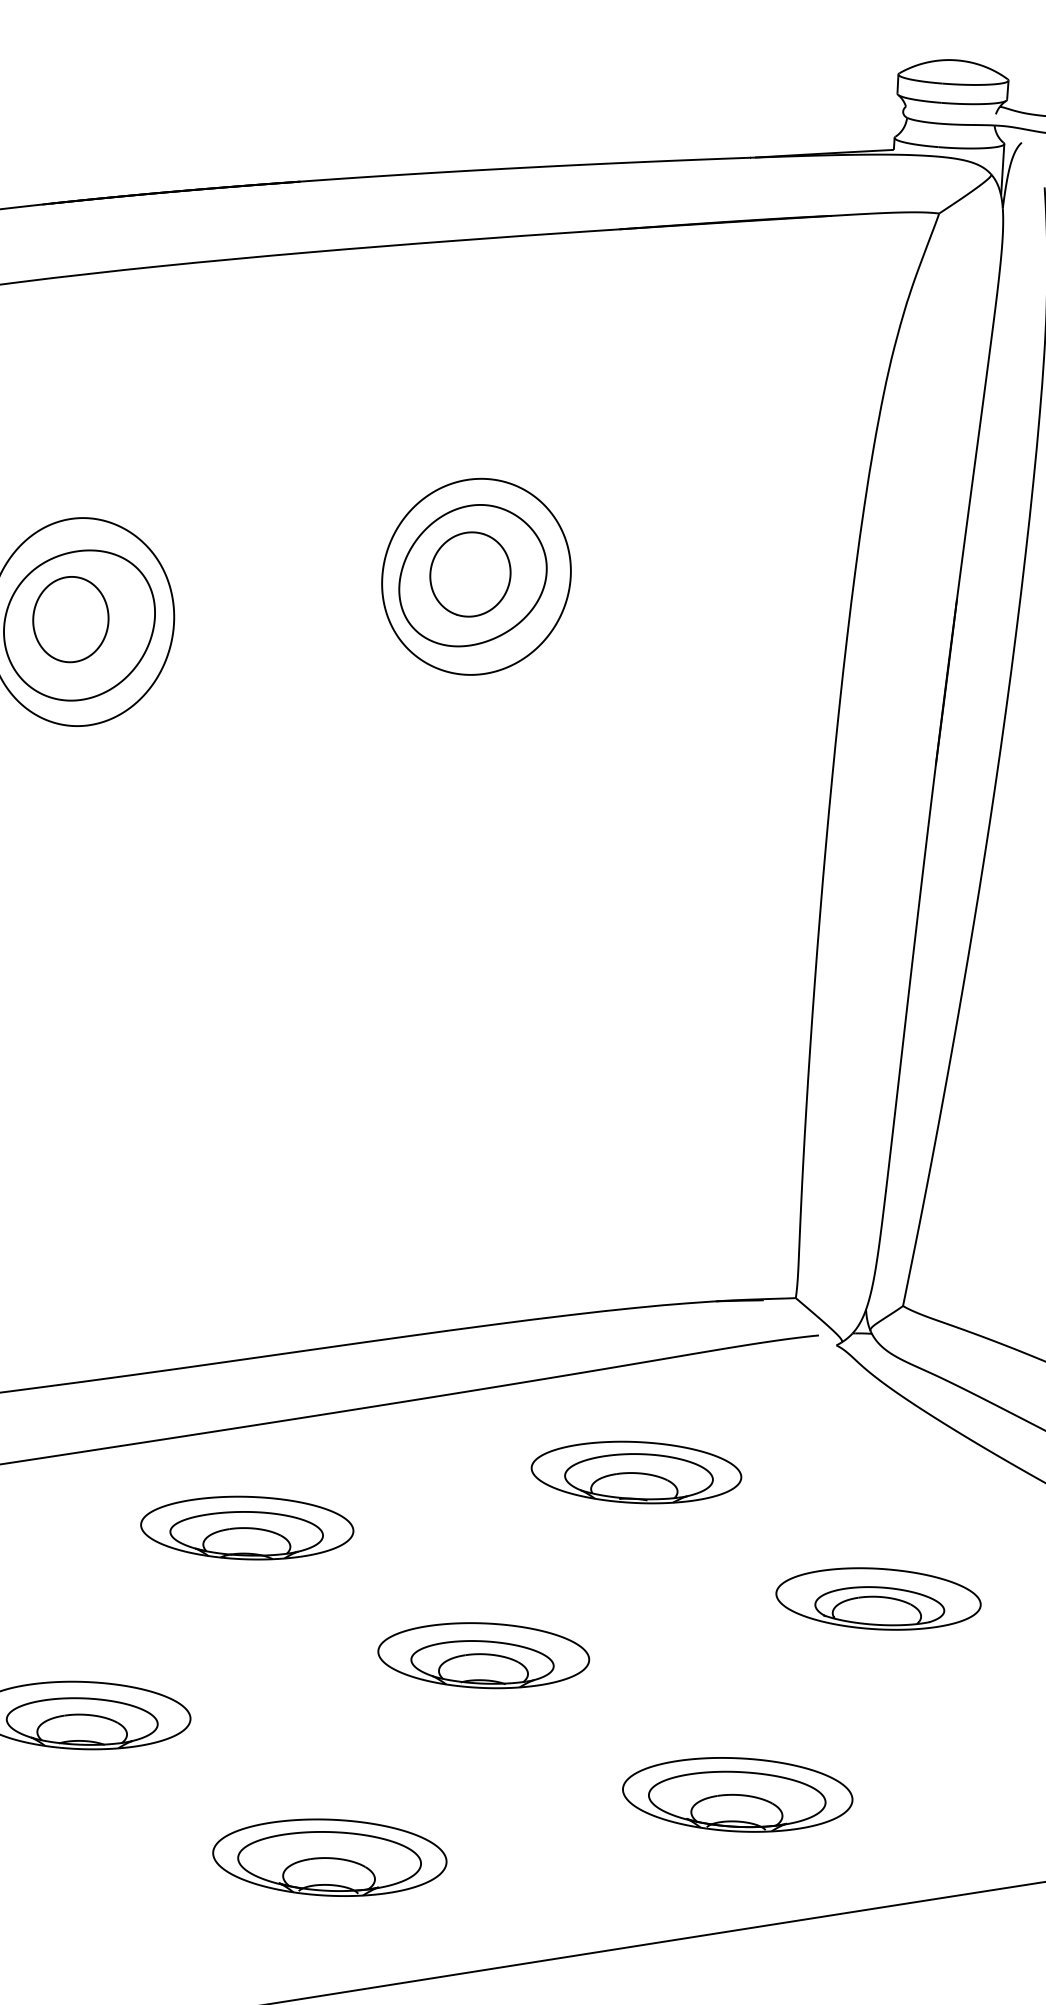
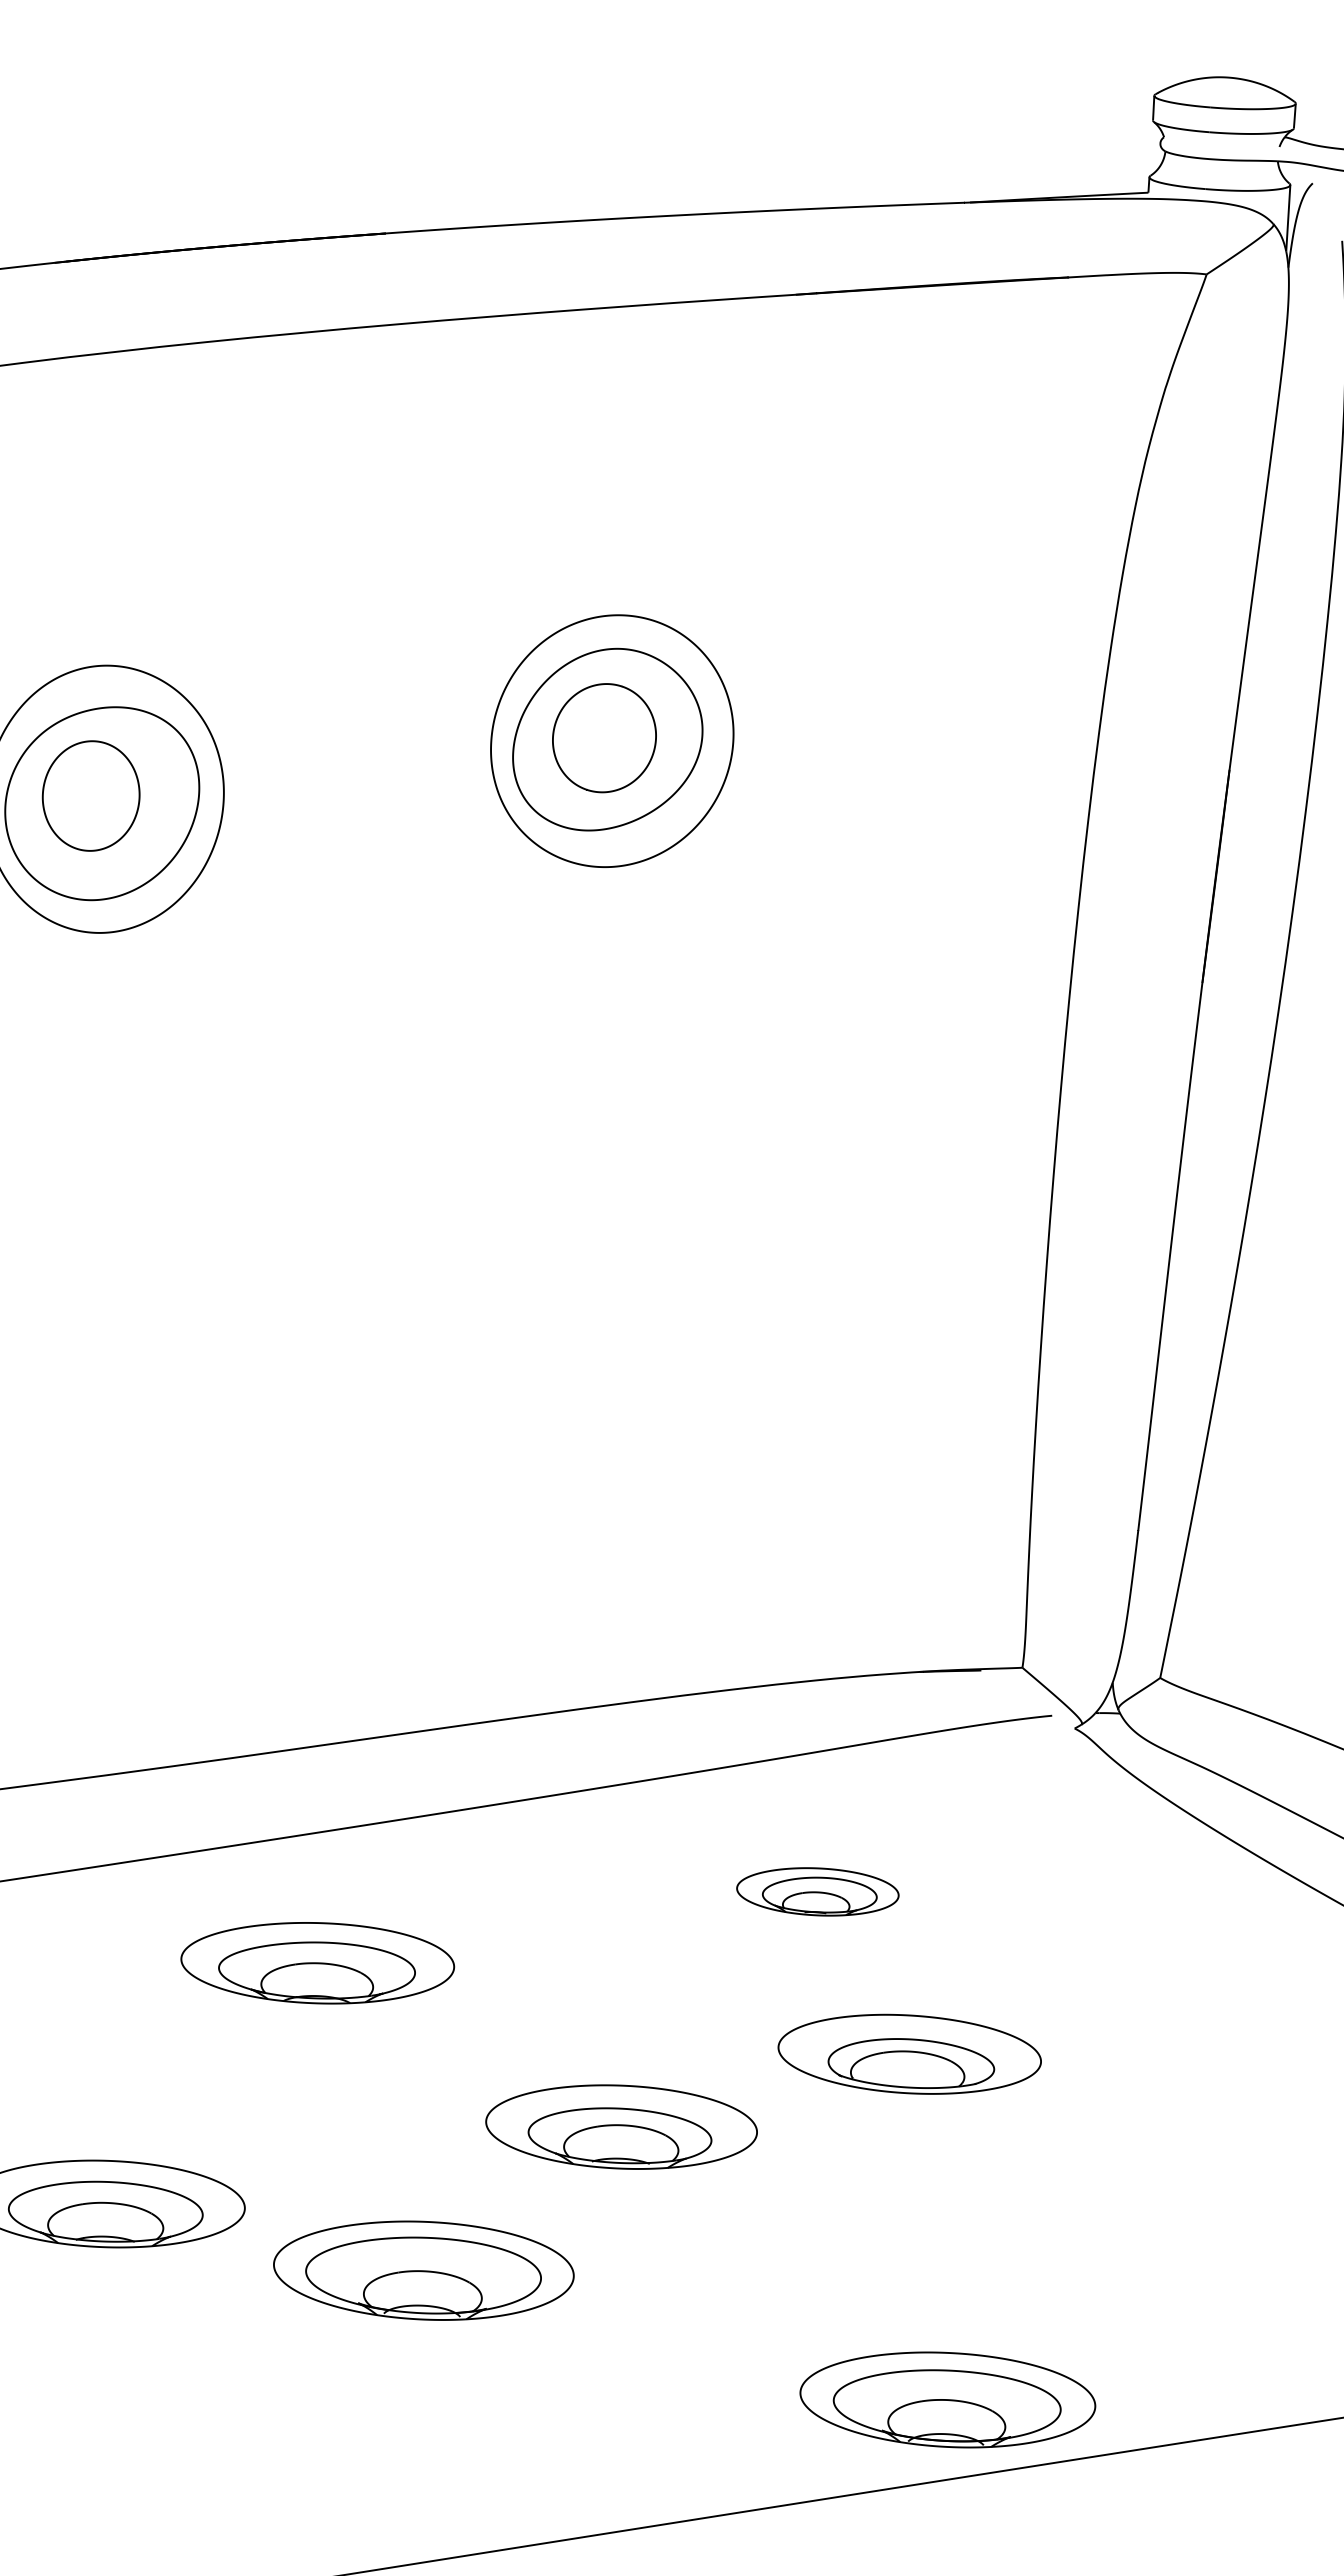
part: (636, 1472) -> (817, 1891), size x0.6
part: (878, 1598) -> (909, 2053), moved
part: (737, 1794) -> (947, 2399), moved
part: (329, 1857) -> (423, 2270), moved

